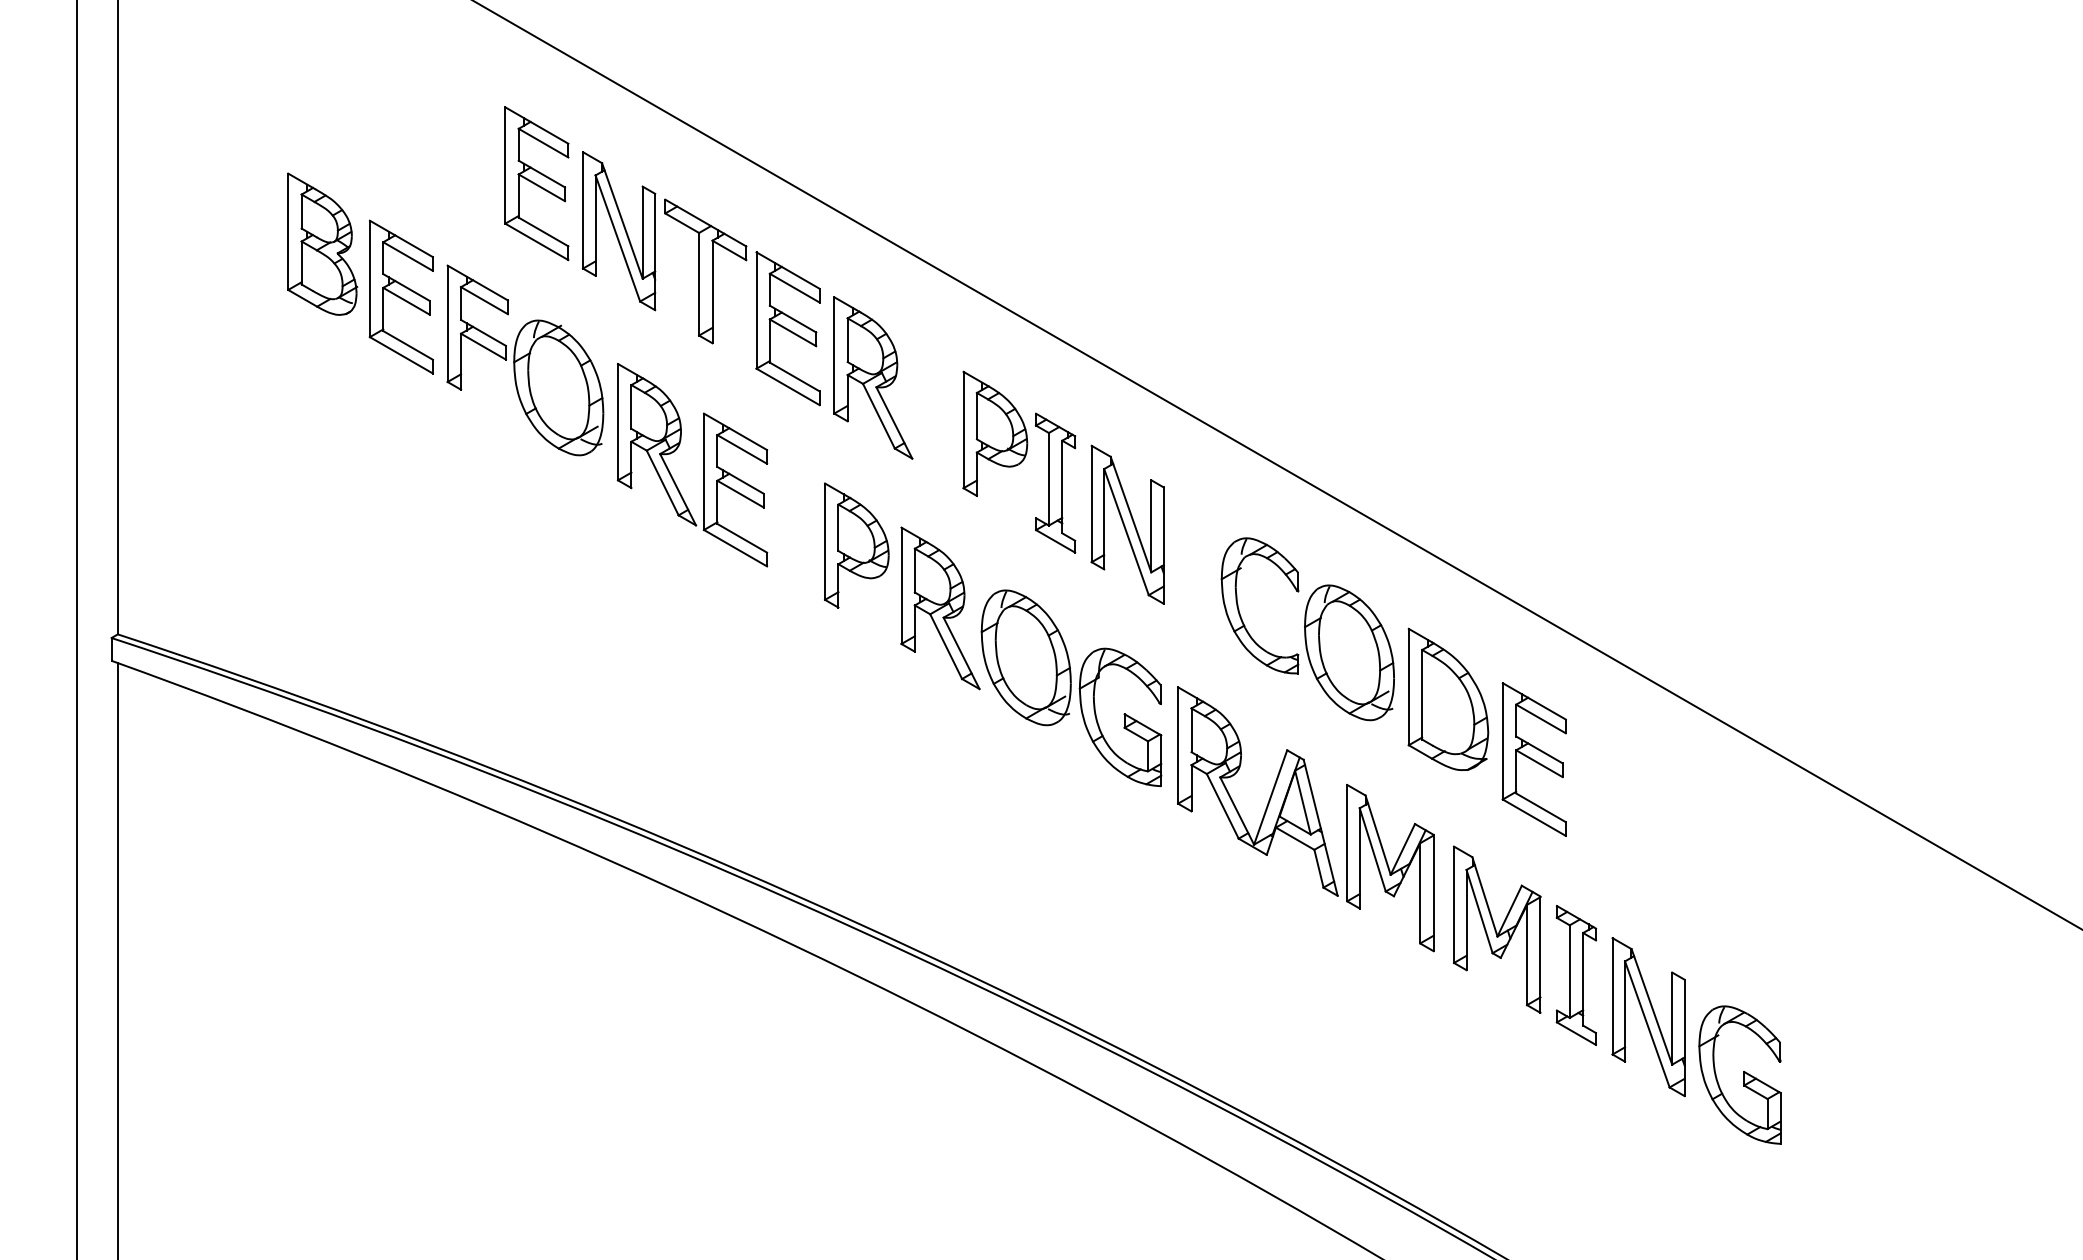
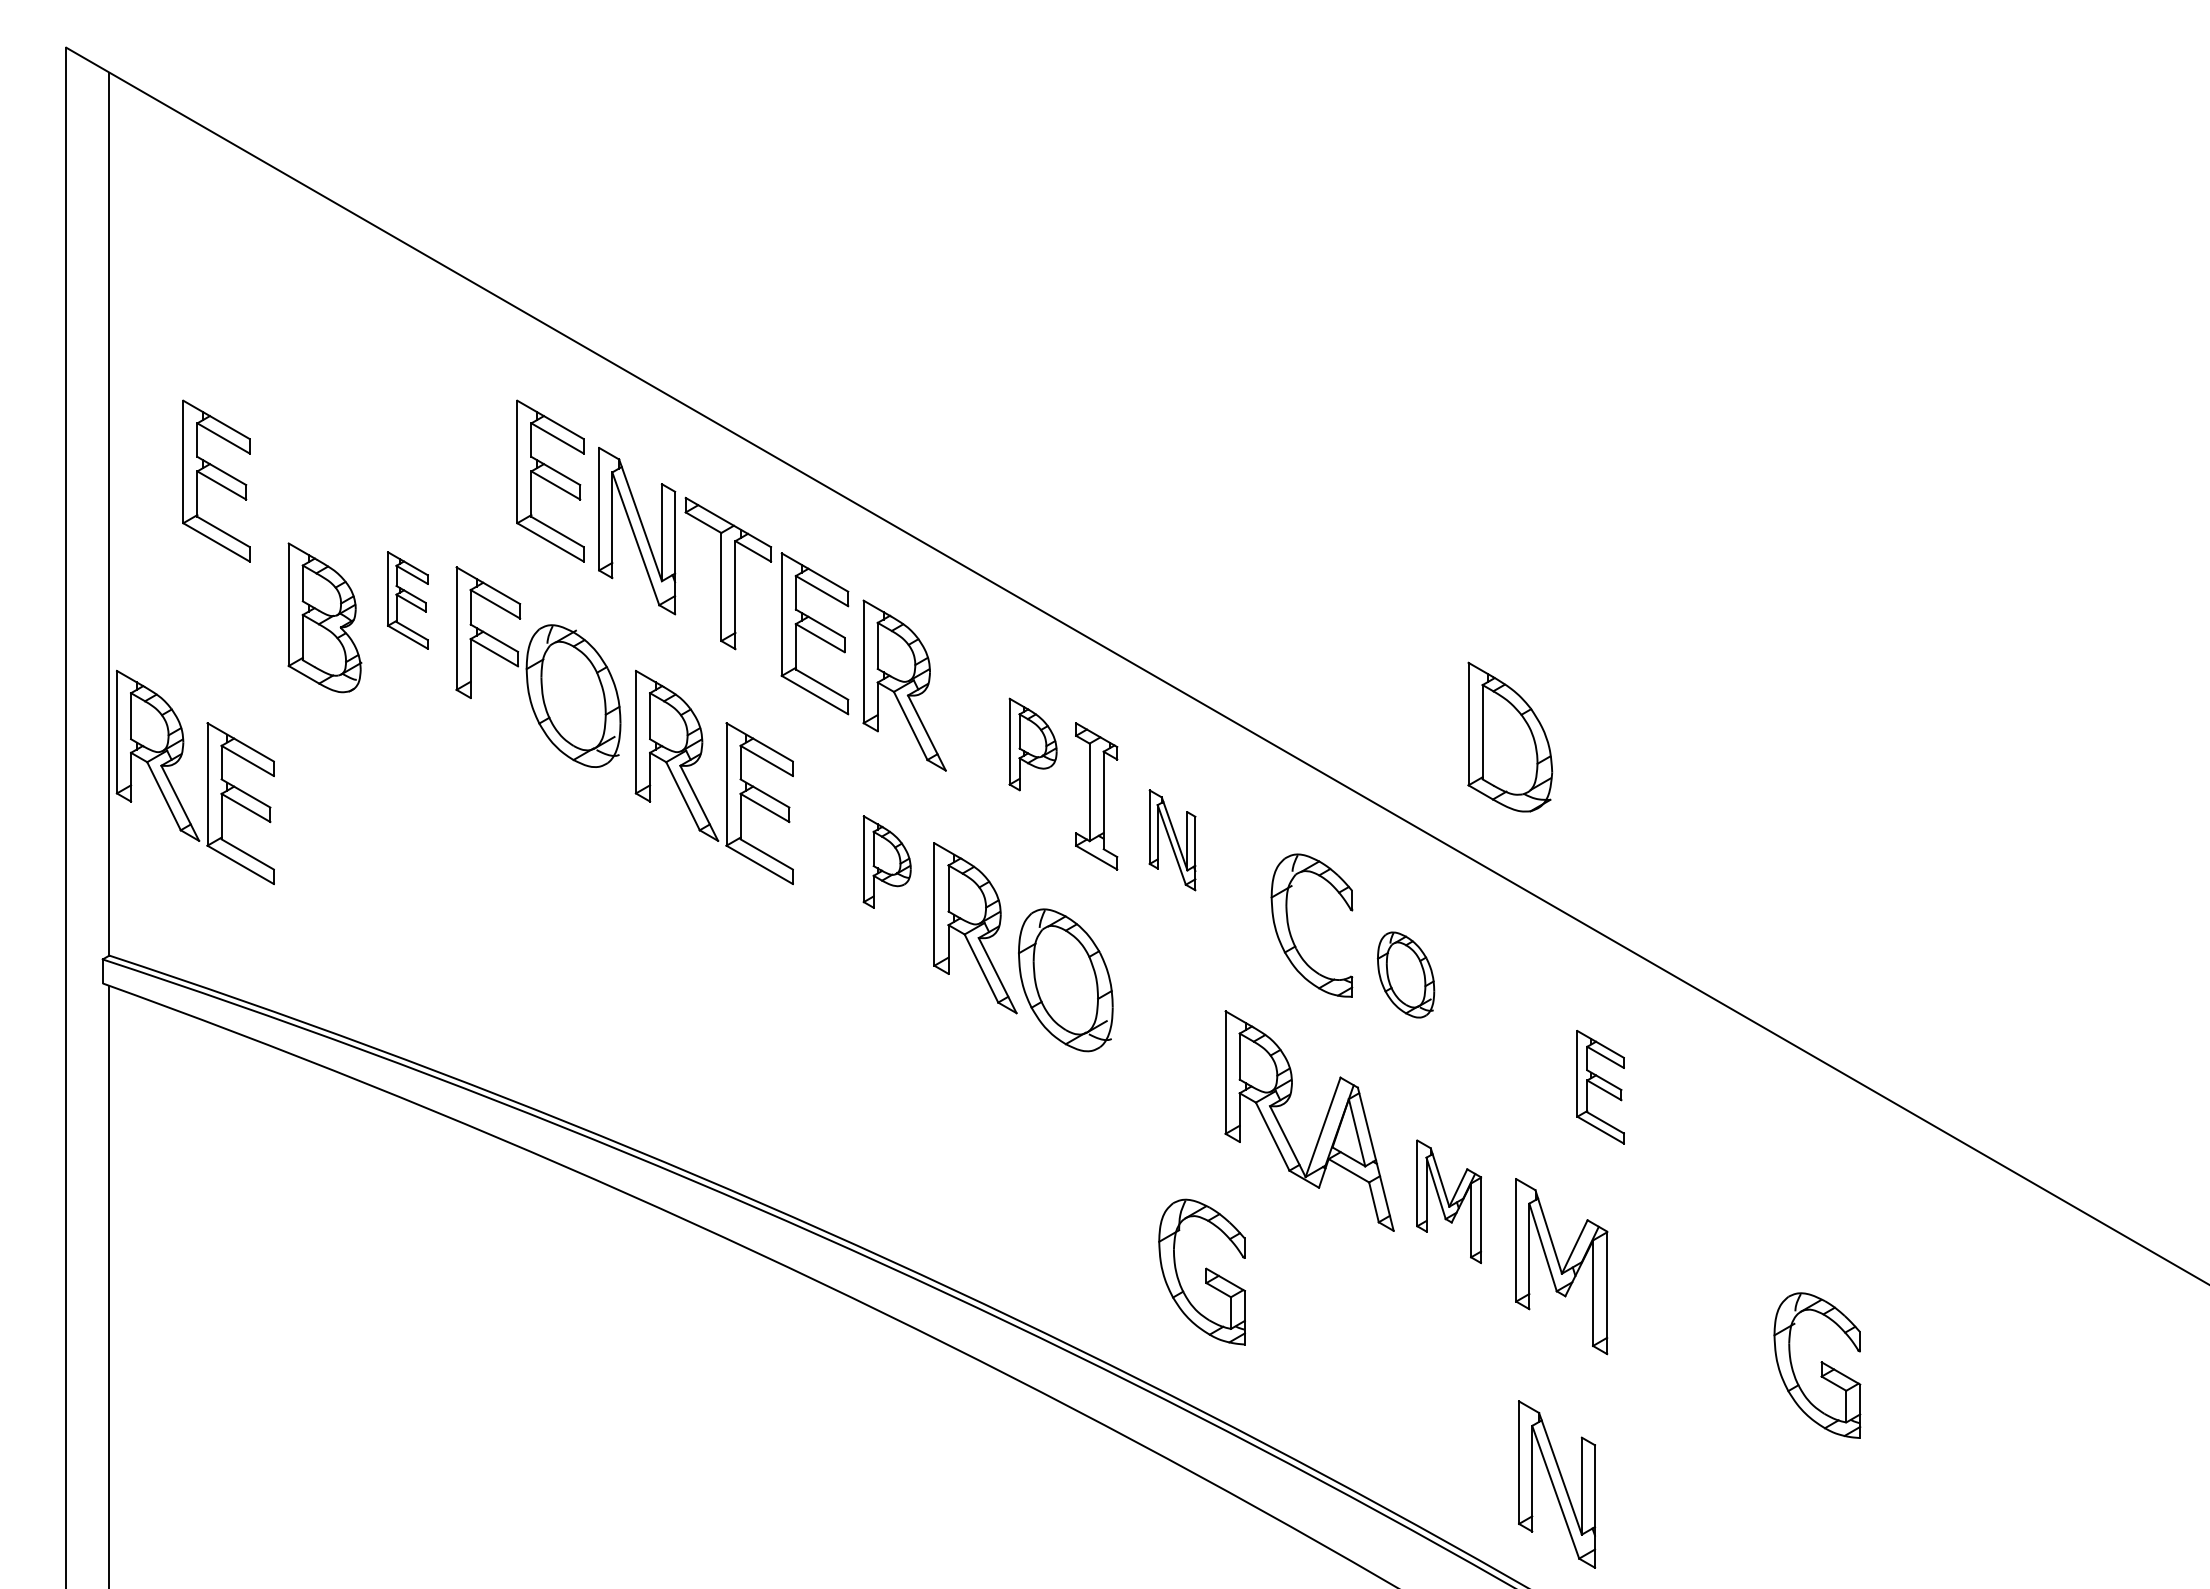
part: (219, 183) -> (216, 480), added
part: (322, 243) -> (324, 617), moved
part: (401, 297) -> (407, 600), size x0.6
part: (994, 433) -> (1032, 744), size x0.7
part: (211, 464) -> (207, 776), added
part: (1127, 525) -> (1172, 840), size x0.6
part: (855, 544) -> (886, 861), size x0.7
part: (1348, 652) -> (1405, 974), size x0.6
part: (1448, 698) -> (1510, 736), moved
part: (1120, 716) -> (1201, 1271), moved
part: (1534, 758) -> (1600, 1086), size x0.7
part: (1389, 867) -> (1448, 1201), size x0.7
part: (1575, 975) -> (1644, 1314), removed
part: (1649, 1017) -> (1557, 1484), moved
part: (1740, 1074) -> (1817, 1365), moved

